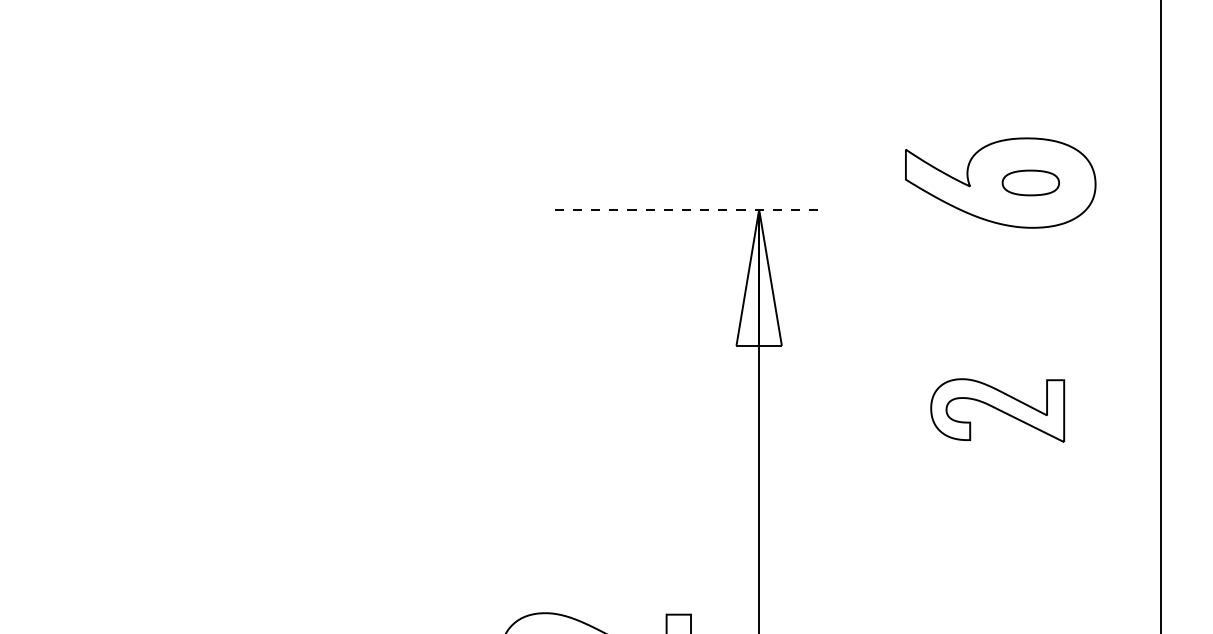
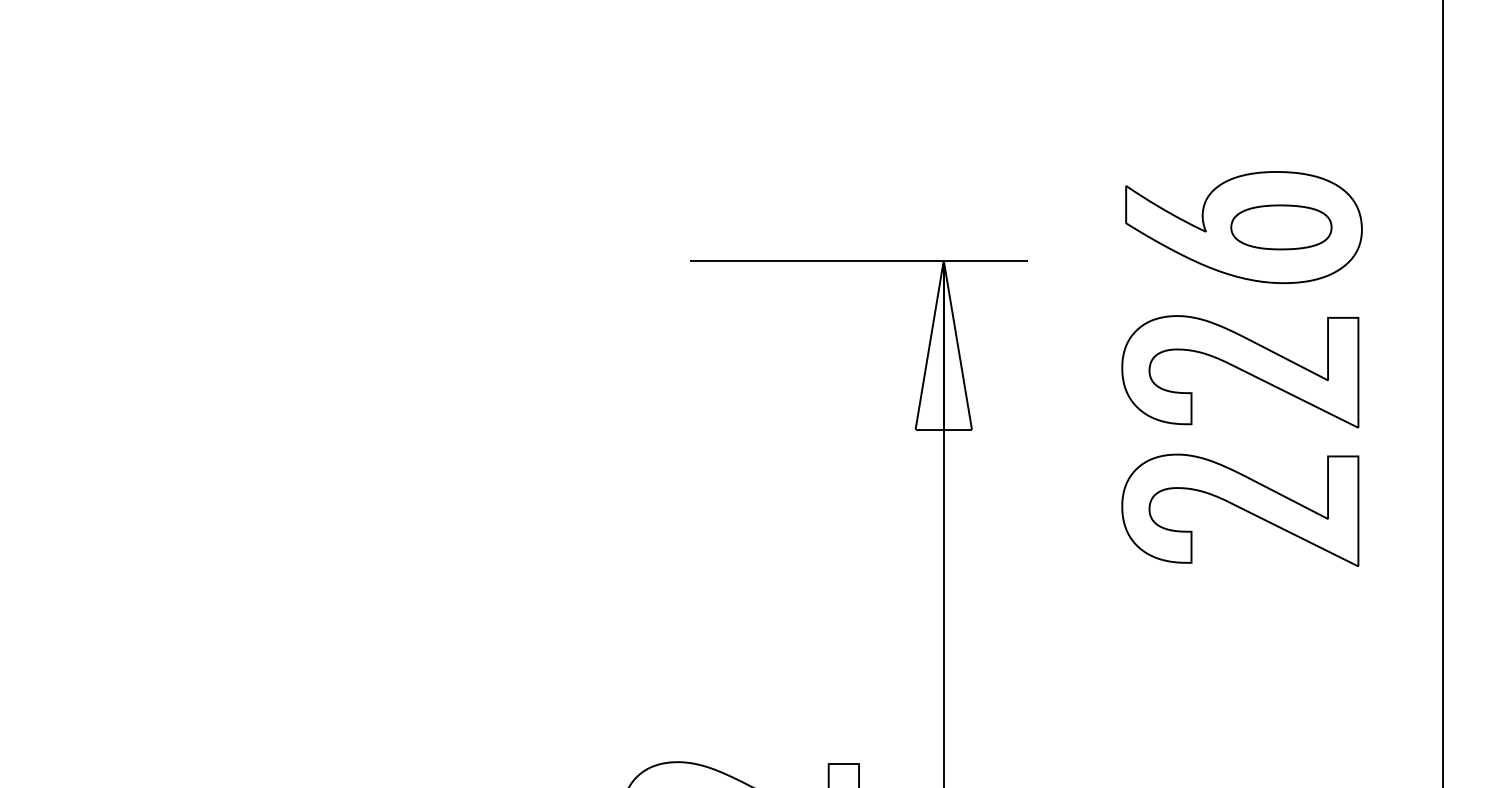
part: (1030, 182) -> (1281, 226), size x1.43
line: (691, 209) -> (859, 260), dashed -> solid
part: (997, 298) -> (1240, 371), added
part: (997, 410) -> (1240, 510), size x1.43

